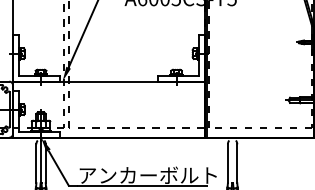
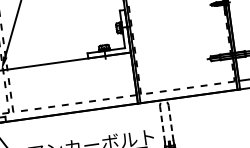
line: (227, 163) -> (162, 124), solid -> dashed
line: (237, 163) -> (171, 122), solid -> dashed

